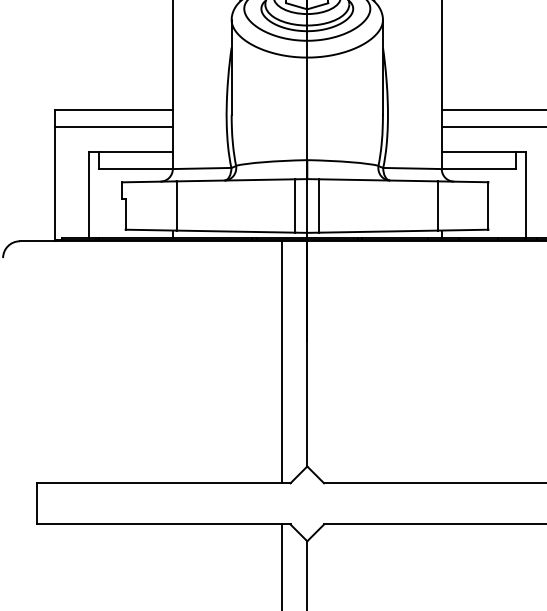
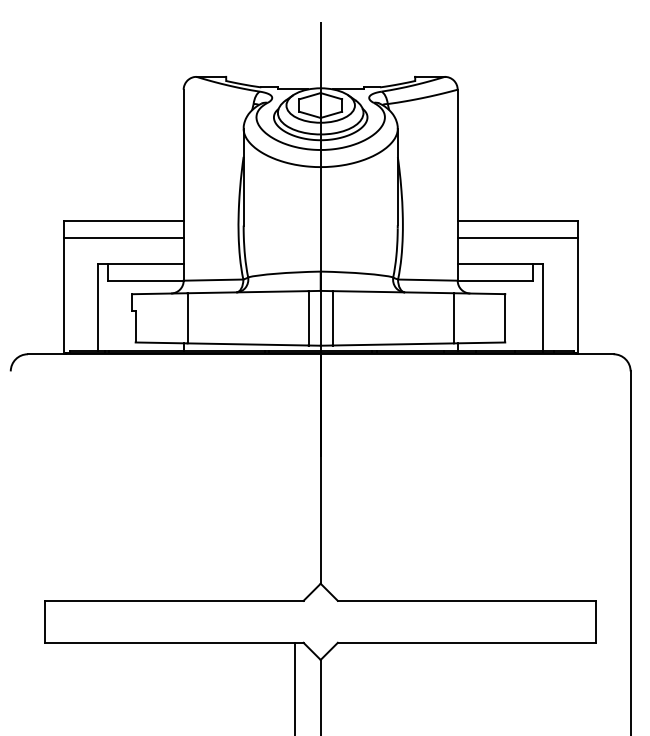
line: (282, 362) -> (295, 477), removed

